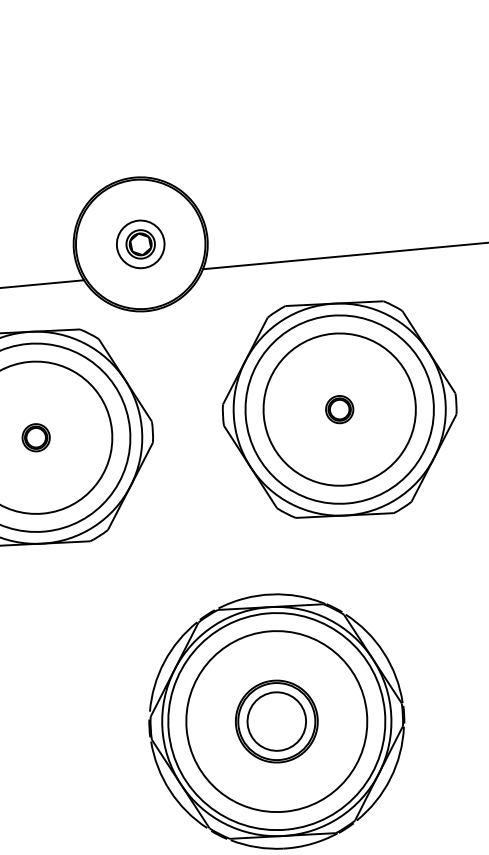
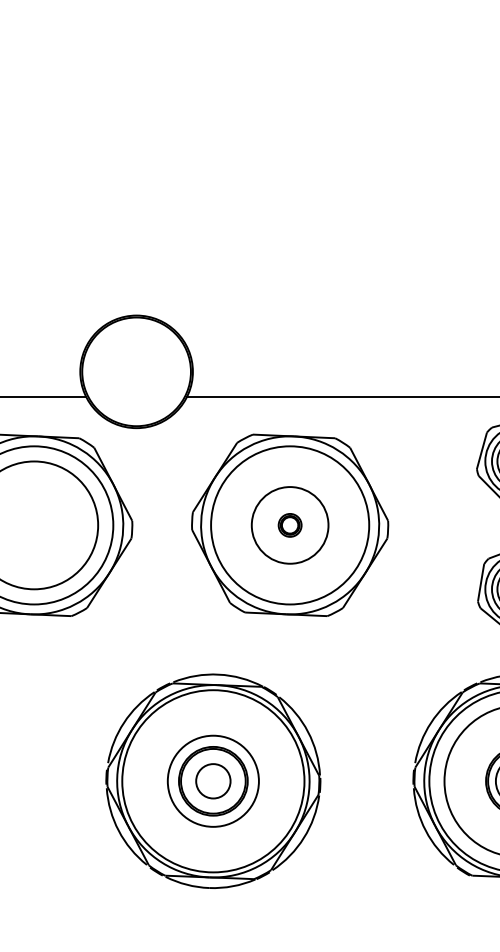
part: (140, 243) -> (136, 371), removed
circle: (340, 409) -> (290, 525), size x0.6
part: (35, 437) -> (33, 525), removed
circle: (275, 720) -> (212, 780), size x0.7
circle: (276, 721) -> (213, 781), size x0.6

